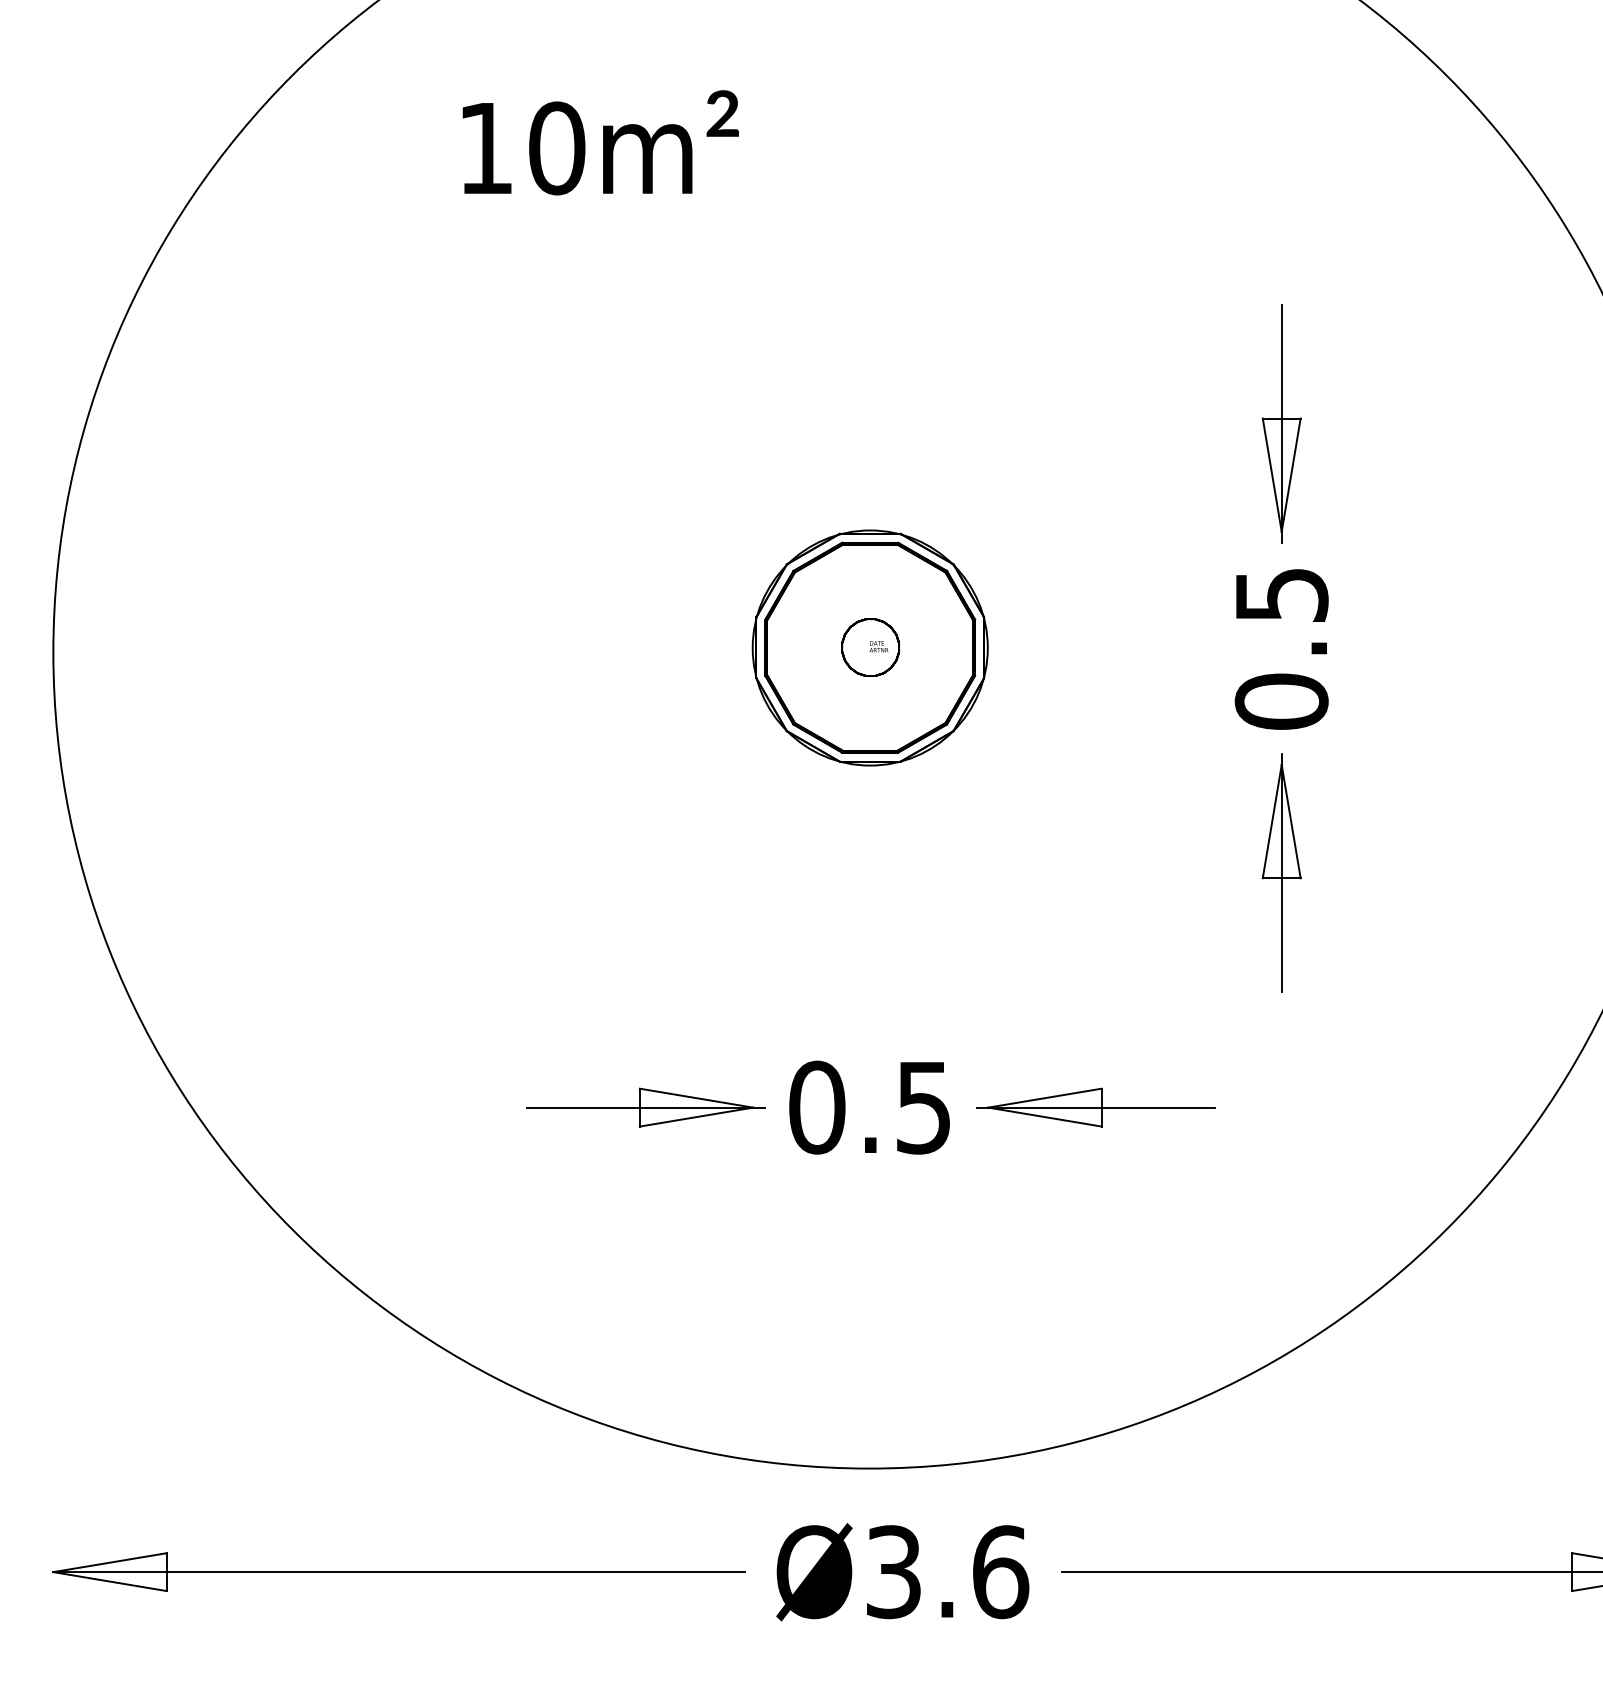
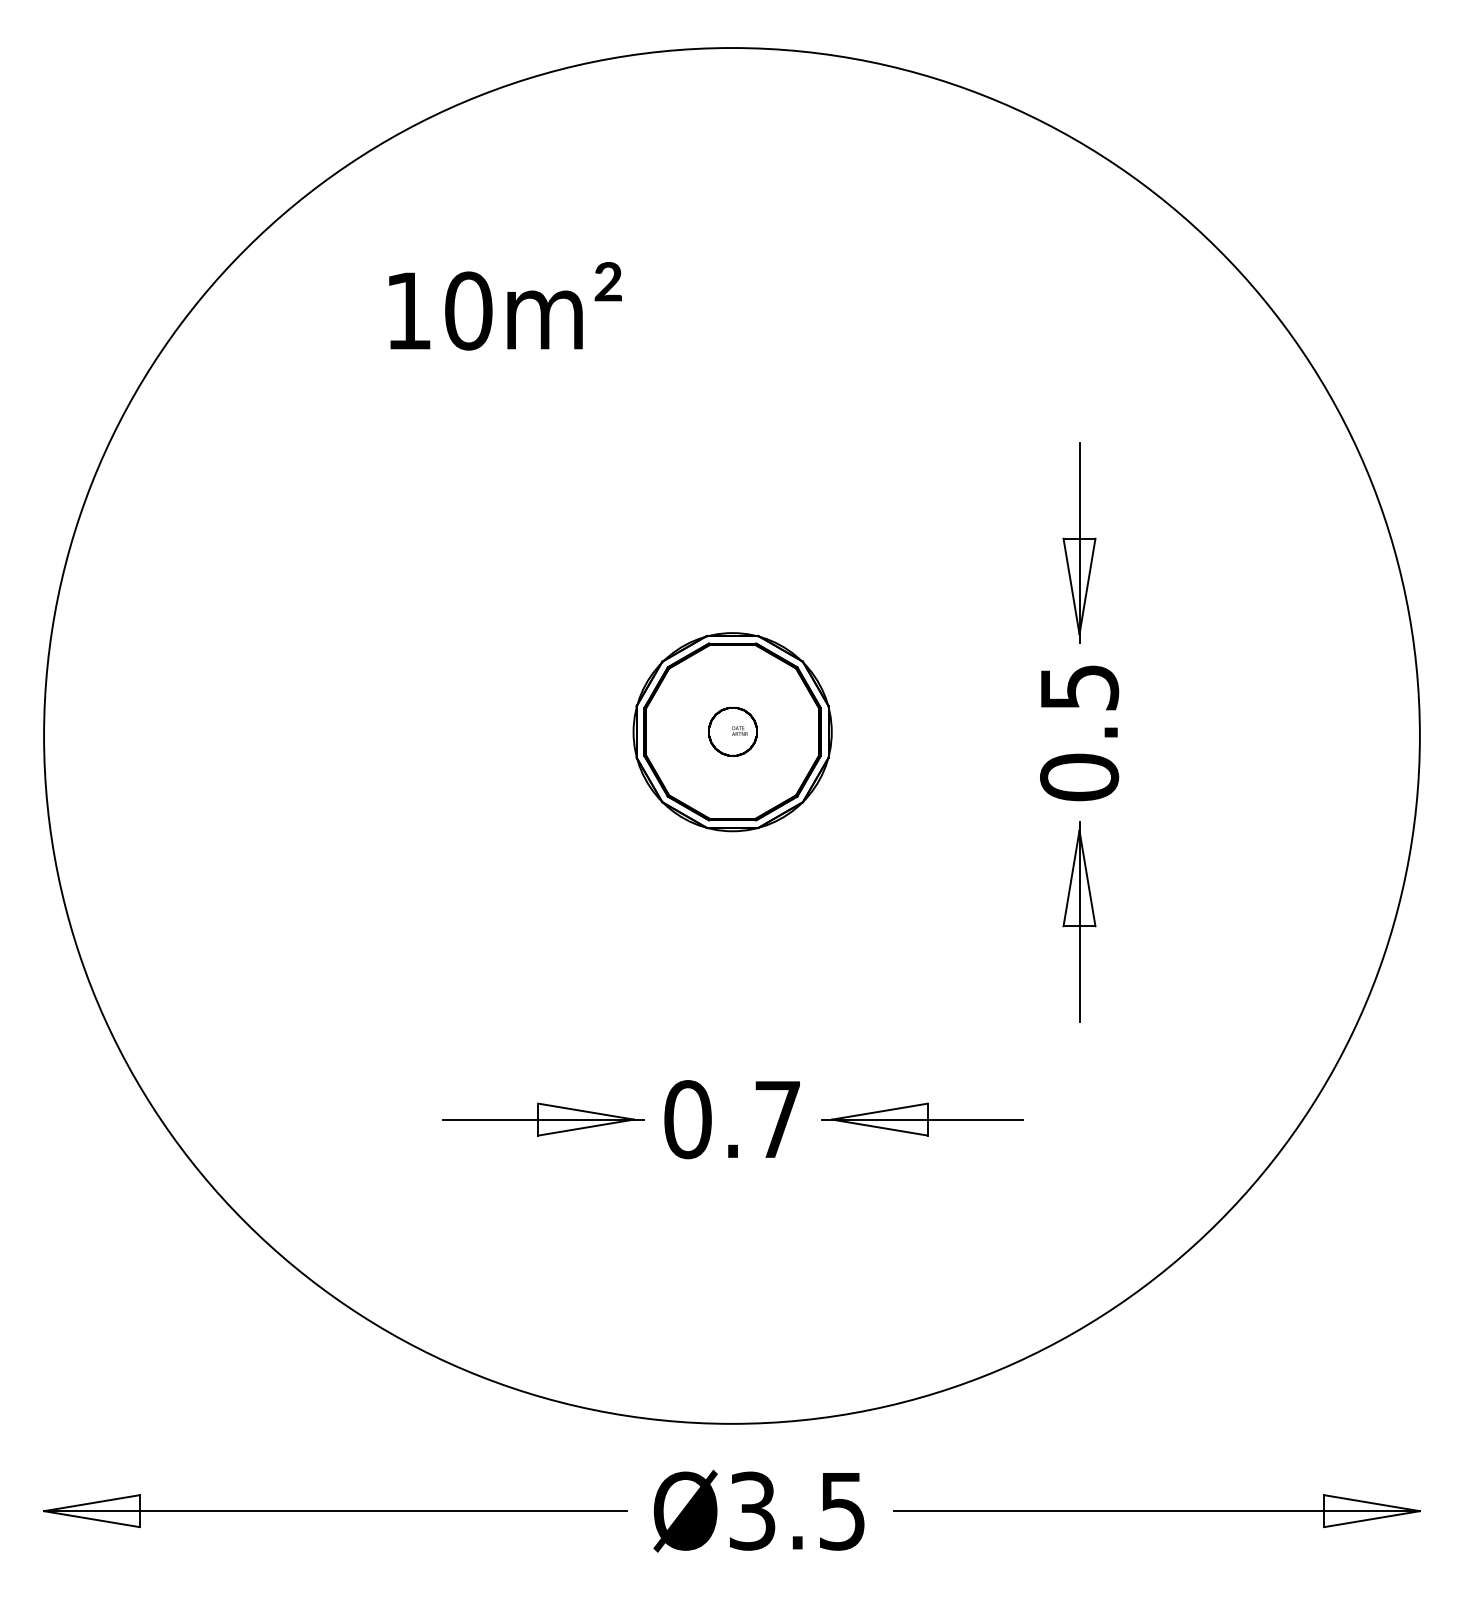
text: (923, 1108) -> (777, 1120), 0.5 -> 0.7
text: (1000, 1571) -> (842, 1510), Ø3.6 -> Ø3.5

